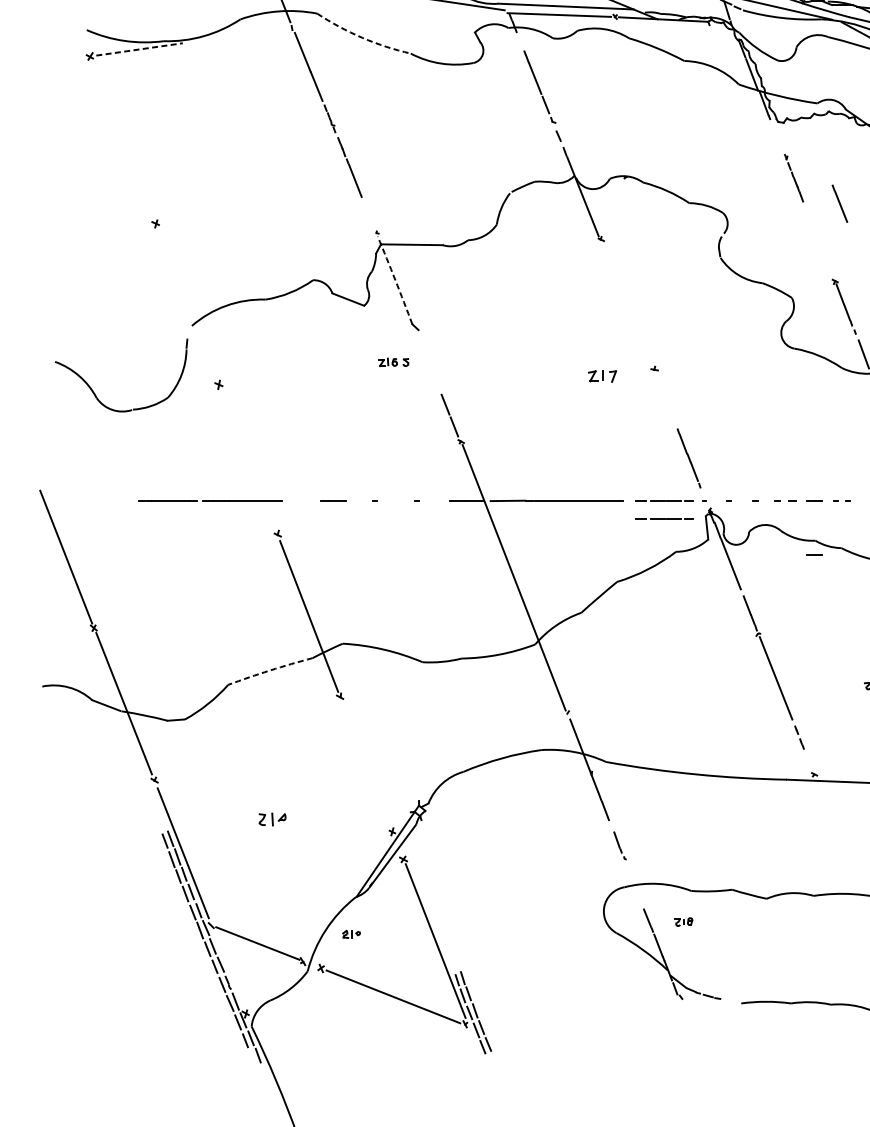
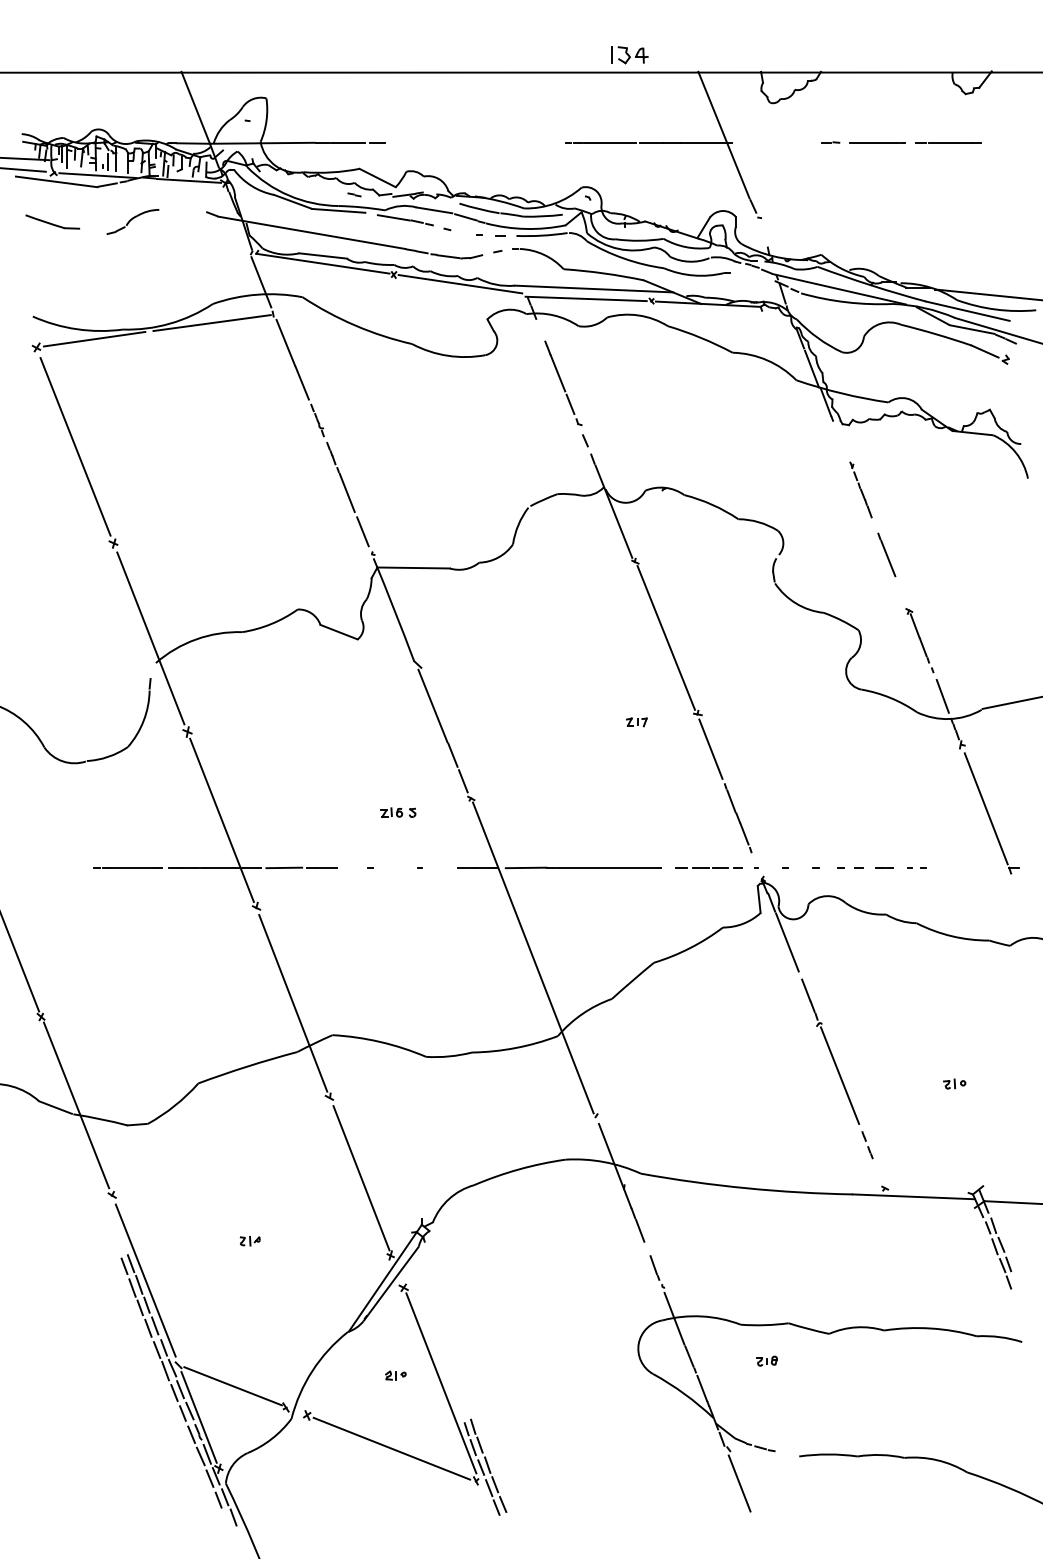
line: (239, 36) -> (211, 323), added
arc: (362, 37) -> (355, 325), dashed -> solid
line: (140, 49) -> (95, 339), dashed -> solid
line: (123, 141) -> (75, 446), added
line: (839, 203) -> (886, 554), moved
line: (368, 213) -> (362, 531), added
arc: (395, 280) -> (394, 609), dashed -> solid
line: (187, 304) -> (150, 638), added
line: (627, 304) -> (666, 637), added
part: (393, 362) -> (398, 812), moved
line: (428, 362) -> (432, 705), added
part: (602, 376) -> (636, 722), size x0.62
line: (665, 398) -> (710, 748), added
line: (247, 459) -> (221, 819), added
line: (301, 500) -> (284, 867), added
line: (663, 518) -> (708, 888), removed
line: (814, 555) -> (884, 931), removed
arc: (270, 670) -> (247, 1066), dashed -> solid
line: (367, 766) -> (361, 1178), added
part: (271, 819) -> (249, 1241), size x0.62
line: (634, 885) -> (674, 1318), added
part: (683, 921) -> (766, 1360), moved
part: (351, 934) -> (395, 1375), moved
line: (228, 970) -> (198, 1417), added
line: (690, 1026) -> (739, 1483), added

